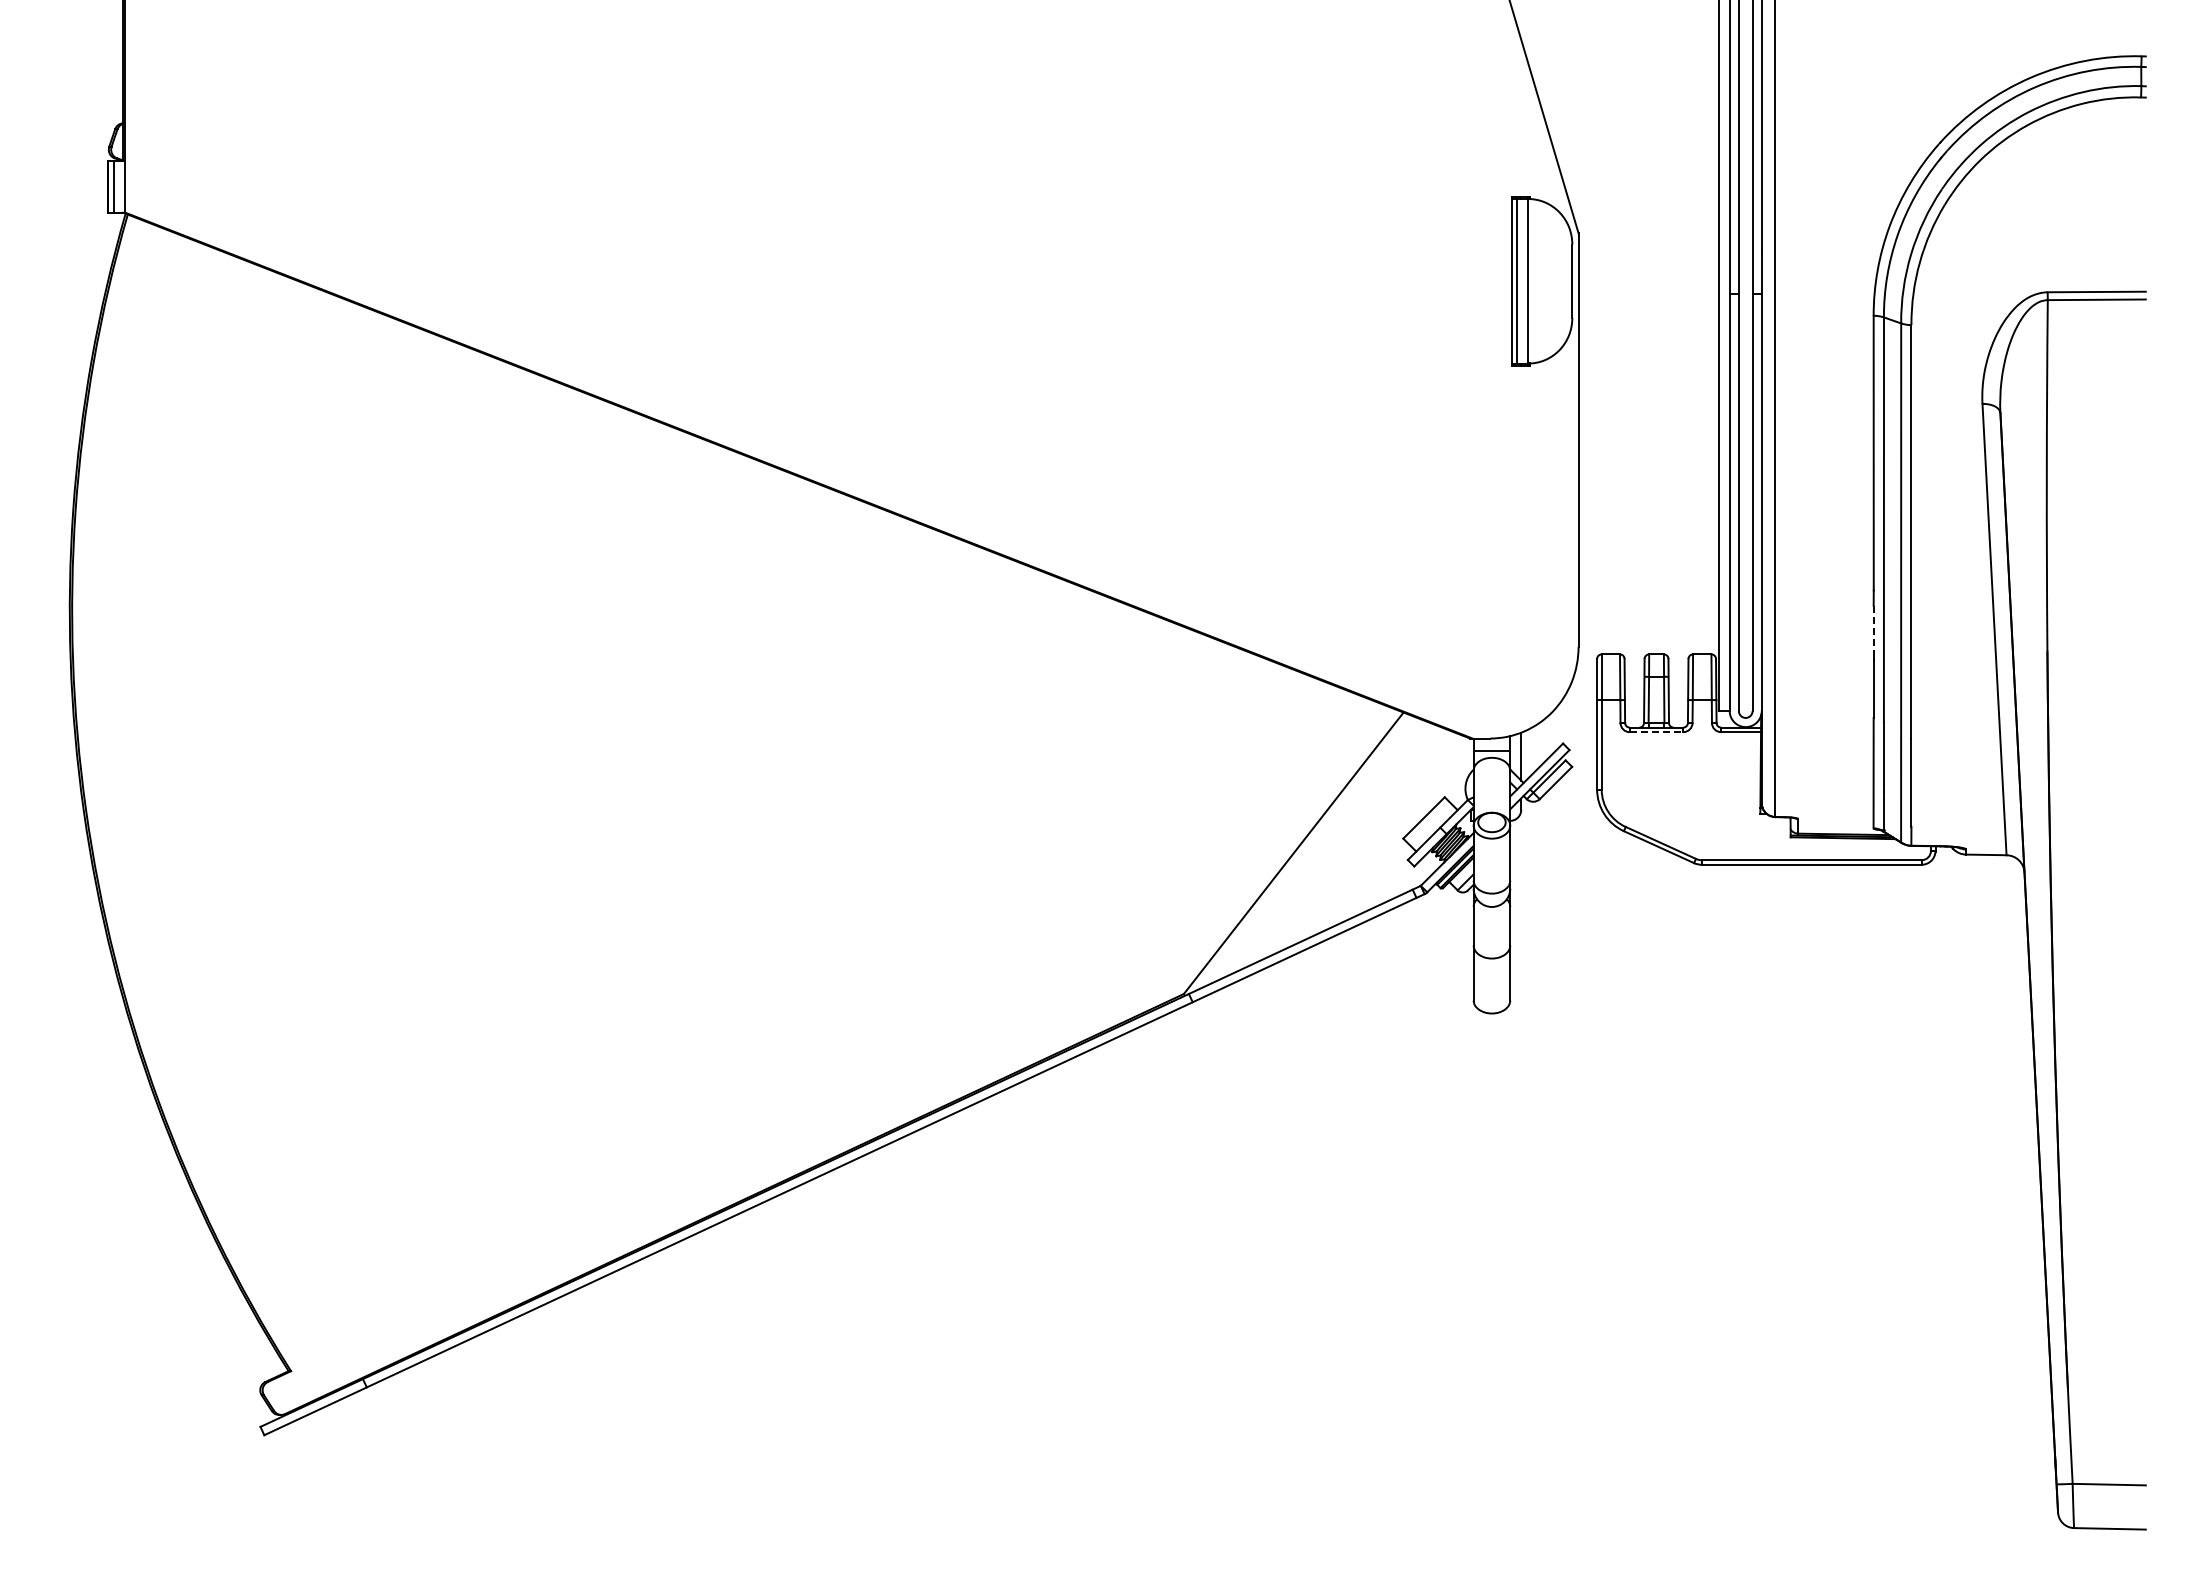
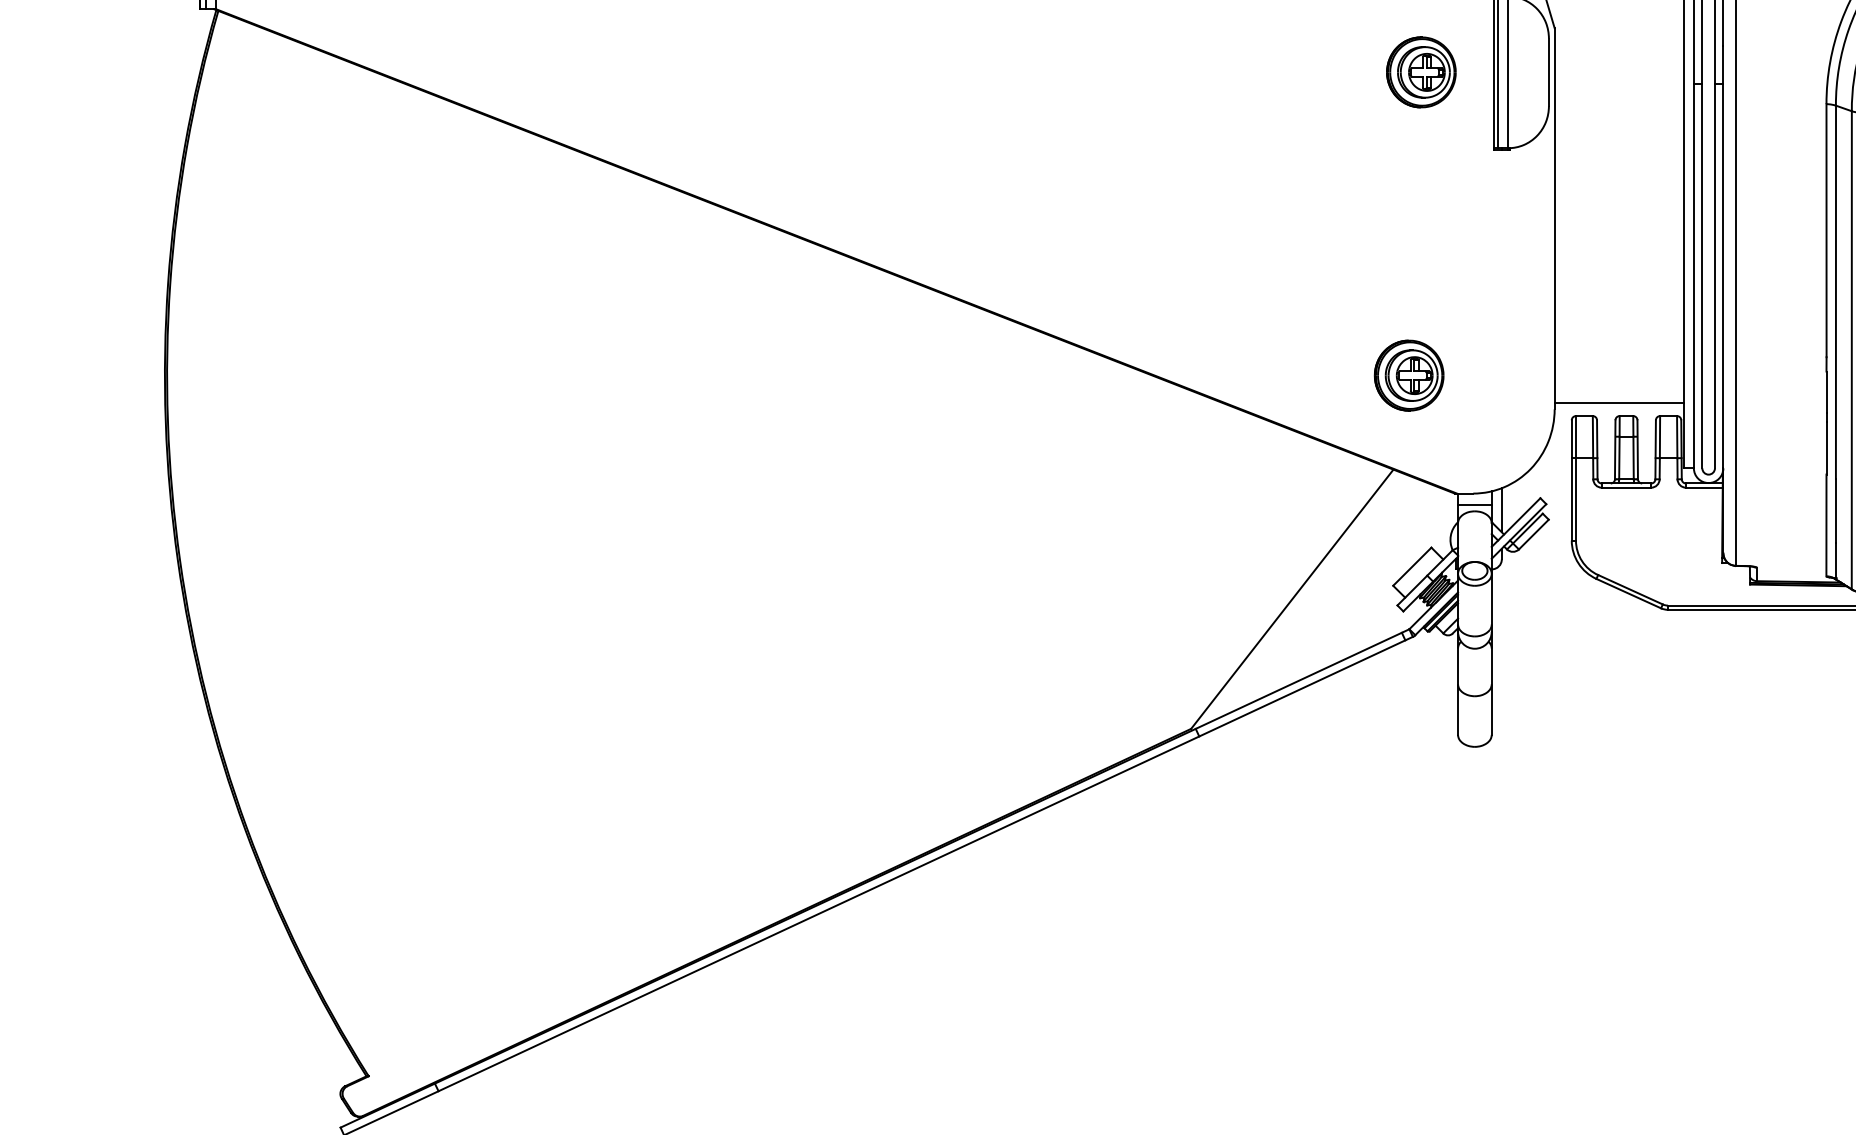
part: (1433, 281) -> (1421, 72), added
part: (1420, 610) -> (1409, 375), added
line: (1873, 628) -> (1826, 392), dashed -> solid
line: (1648, 639) -> (1619, 402), added
line: (1656, 732) -> (1626, 488), dashed -> solid

